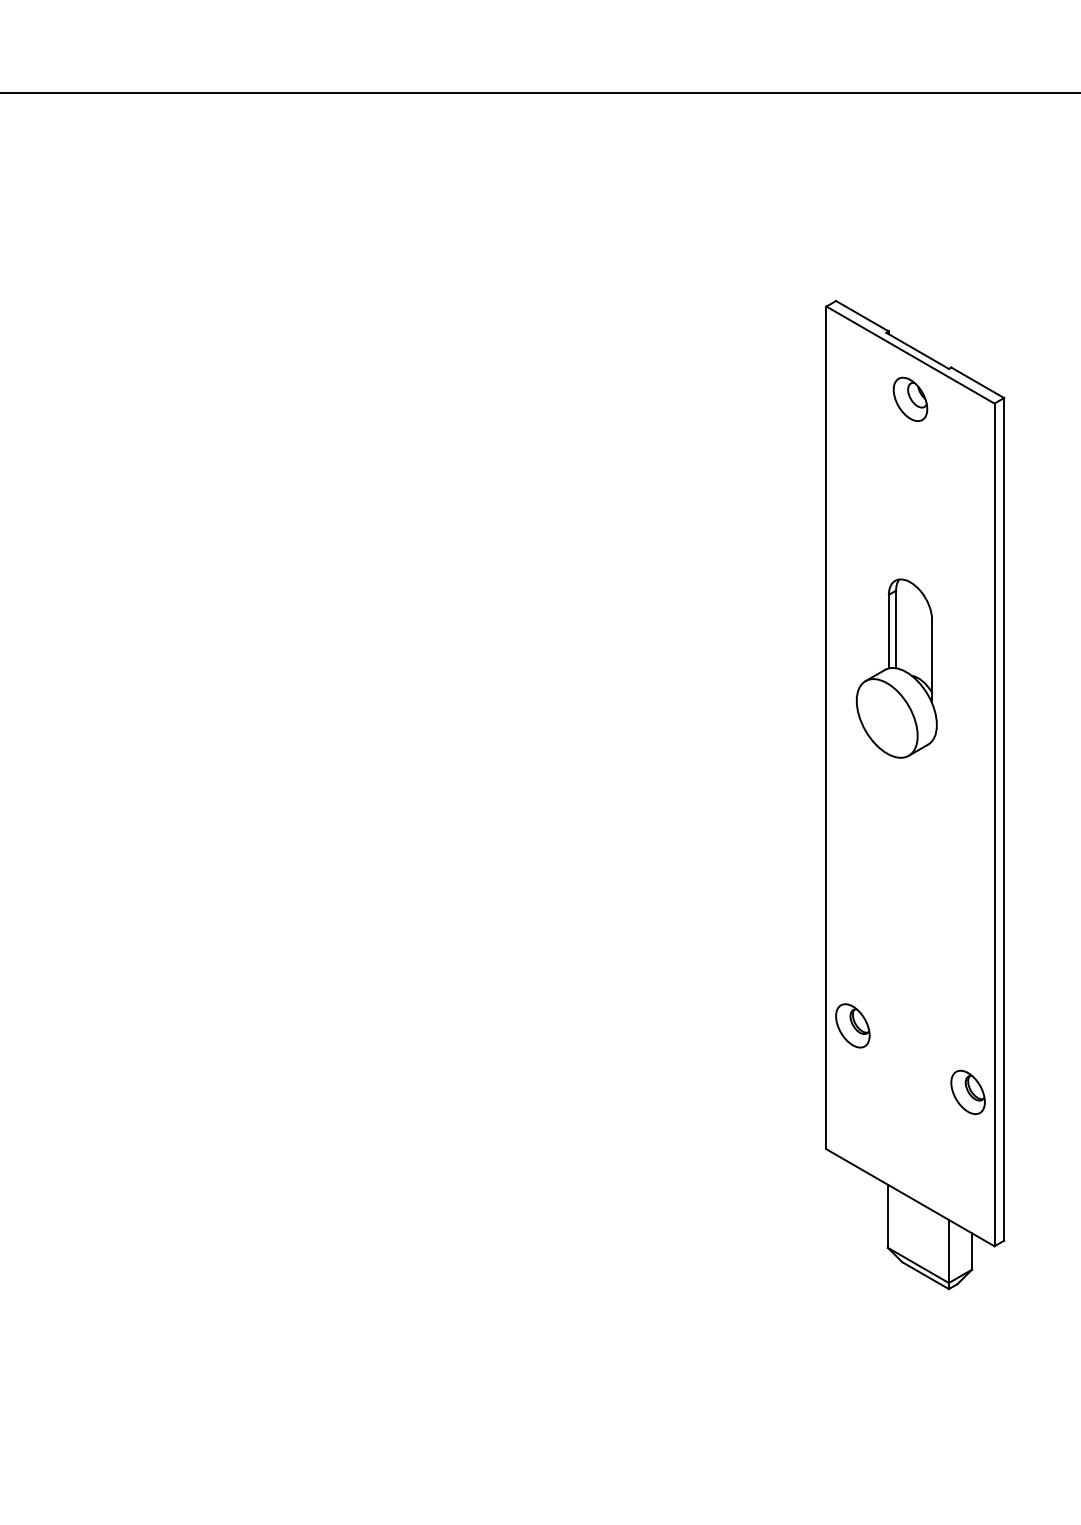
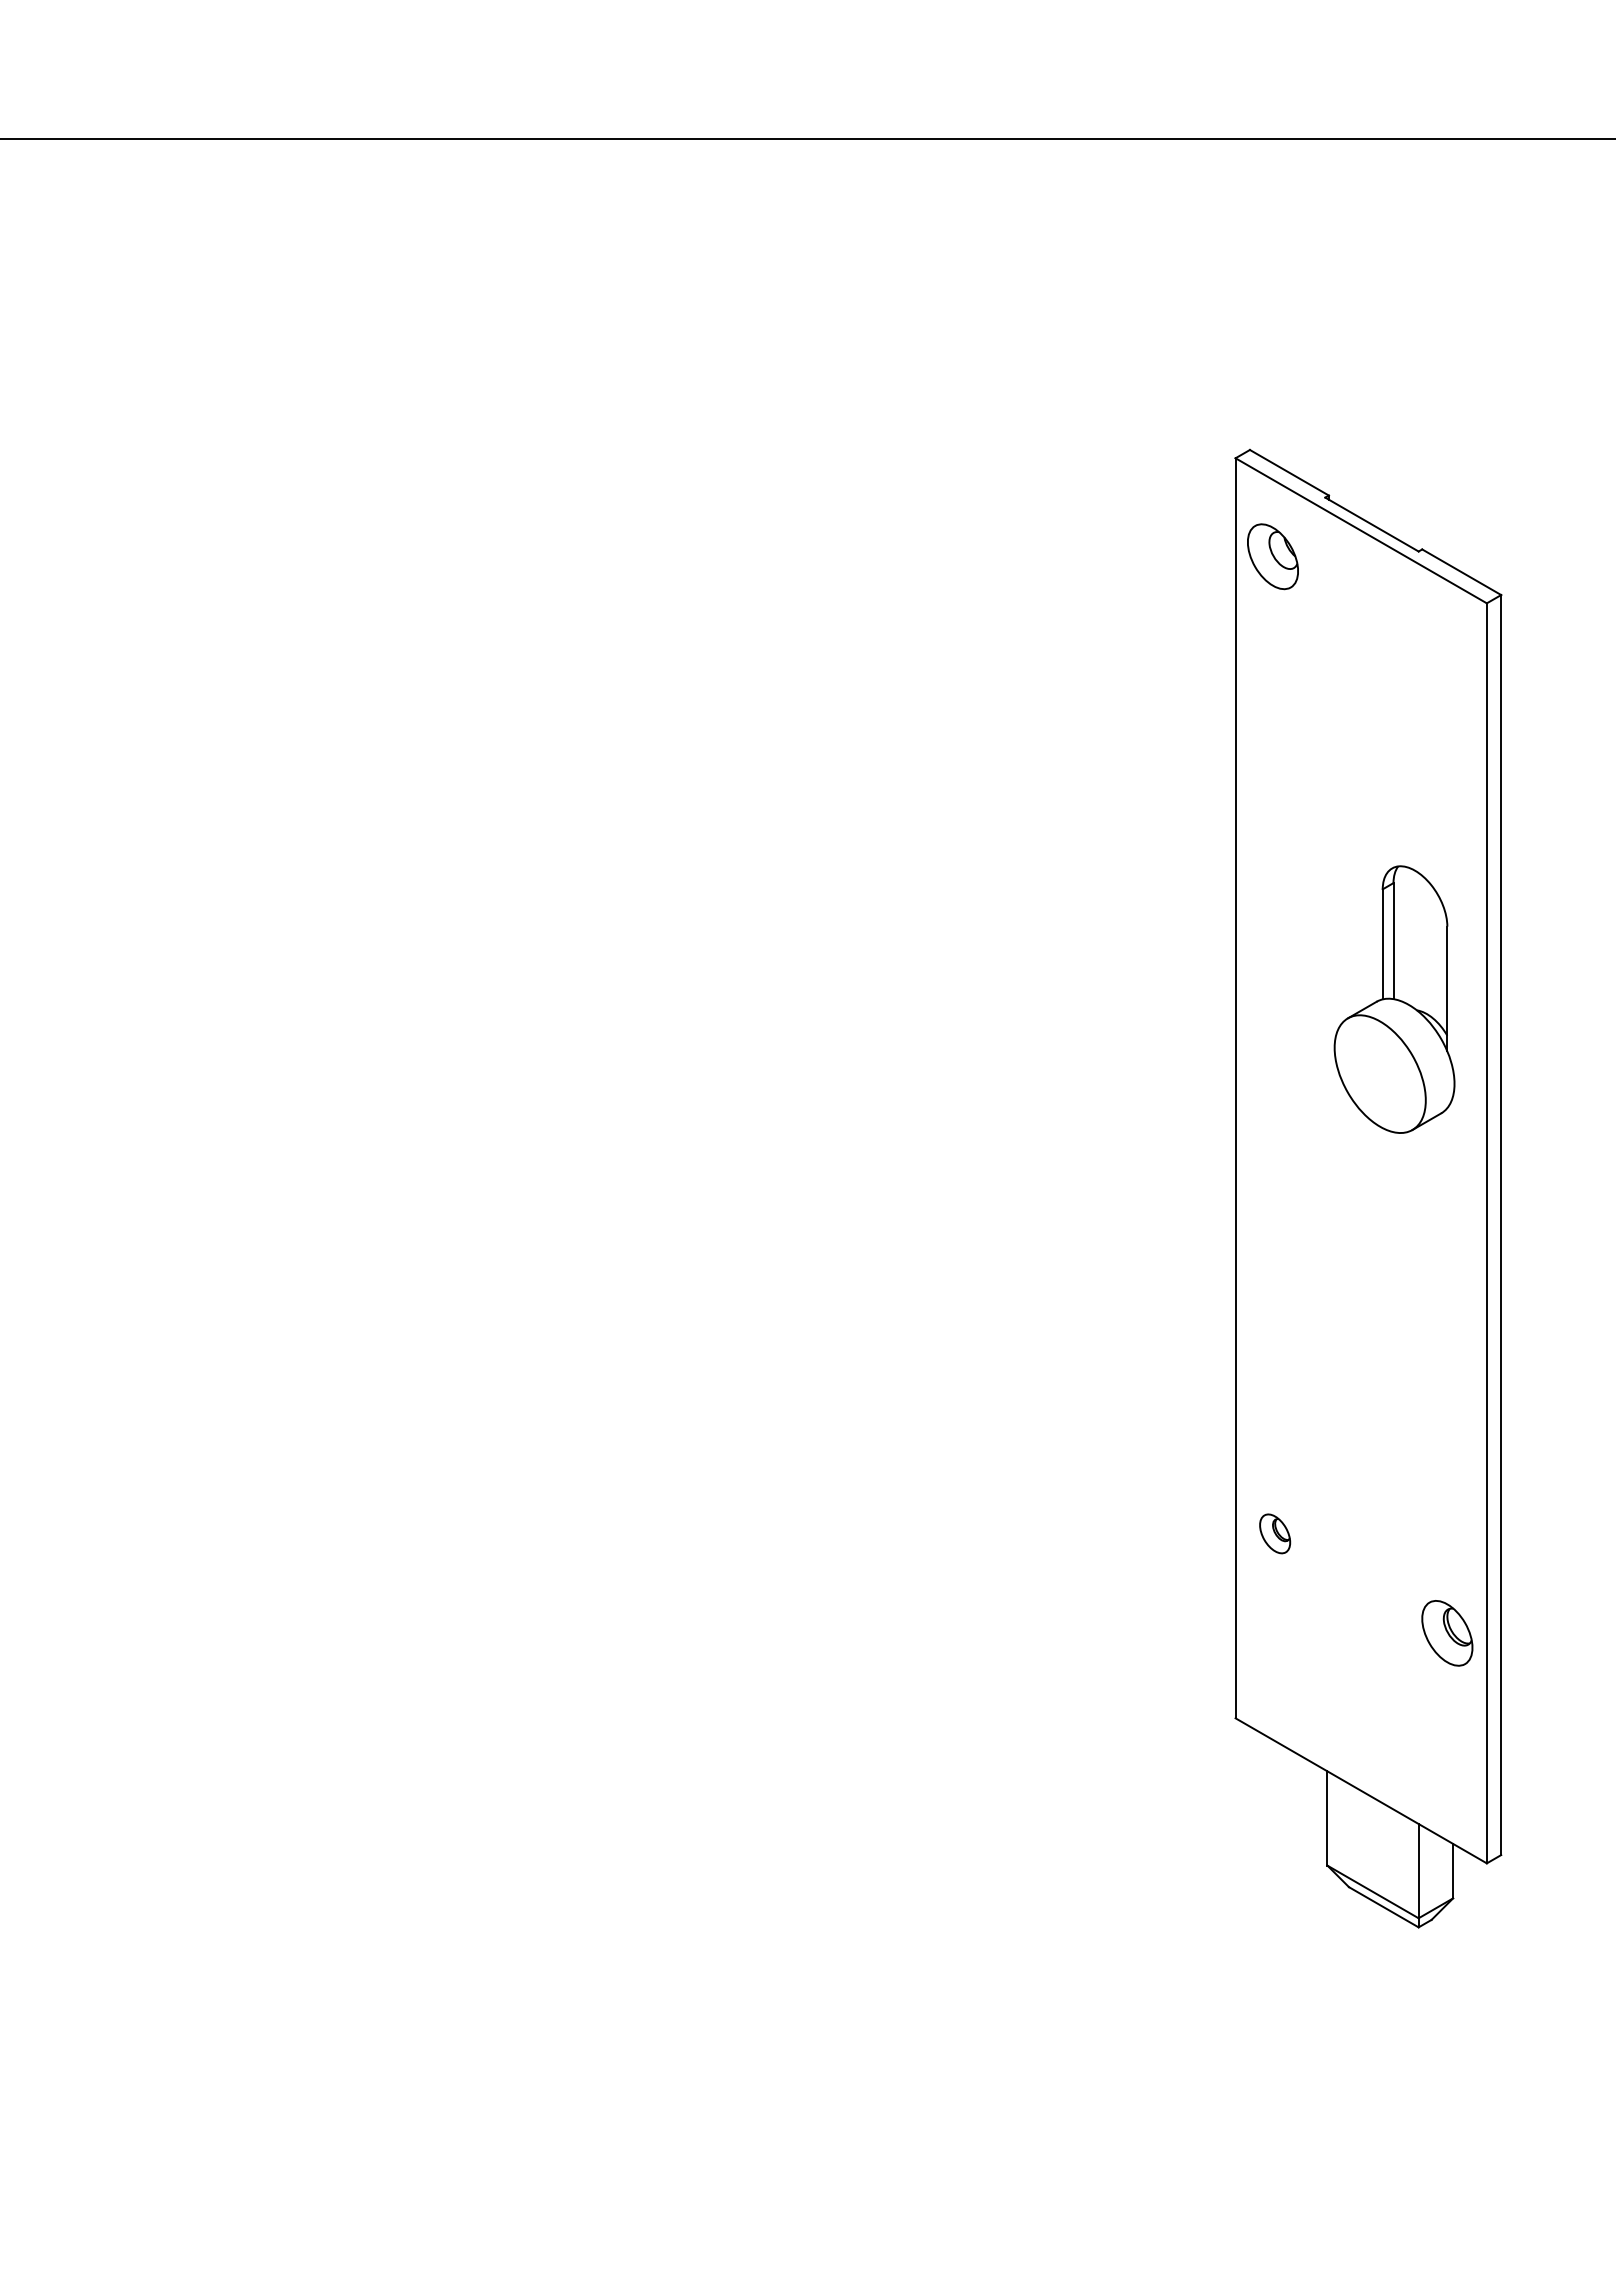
part: (910, 398) -> (1273, 555), moved
part: (896, 668) -> (1394, 999), moved
part: (852, 1025) -> (1274, 1533), size x0.6

